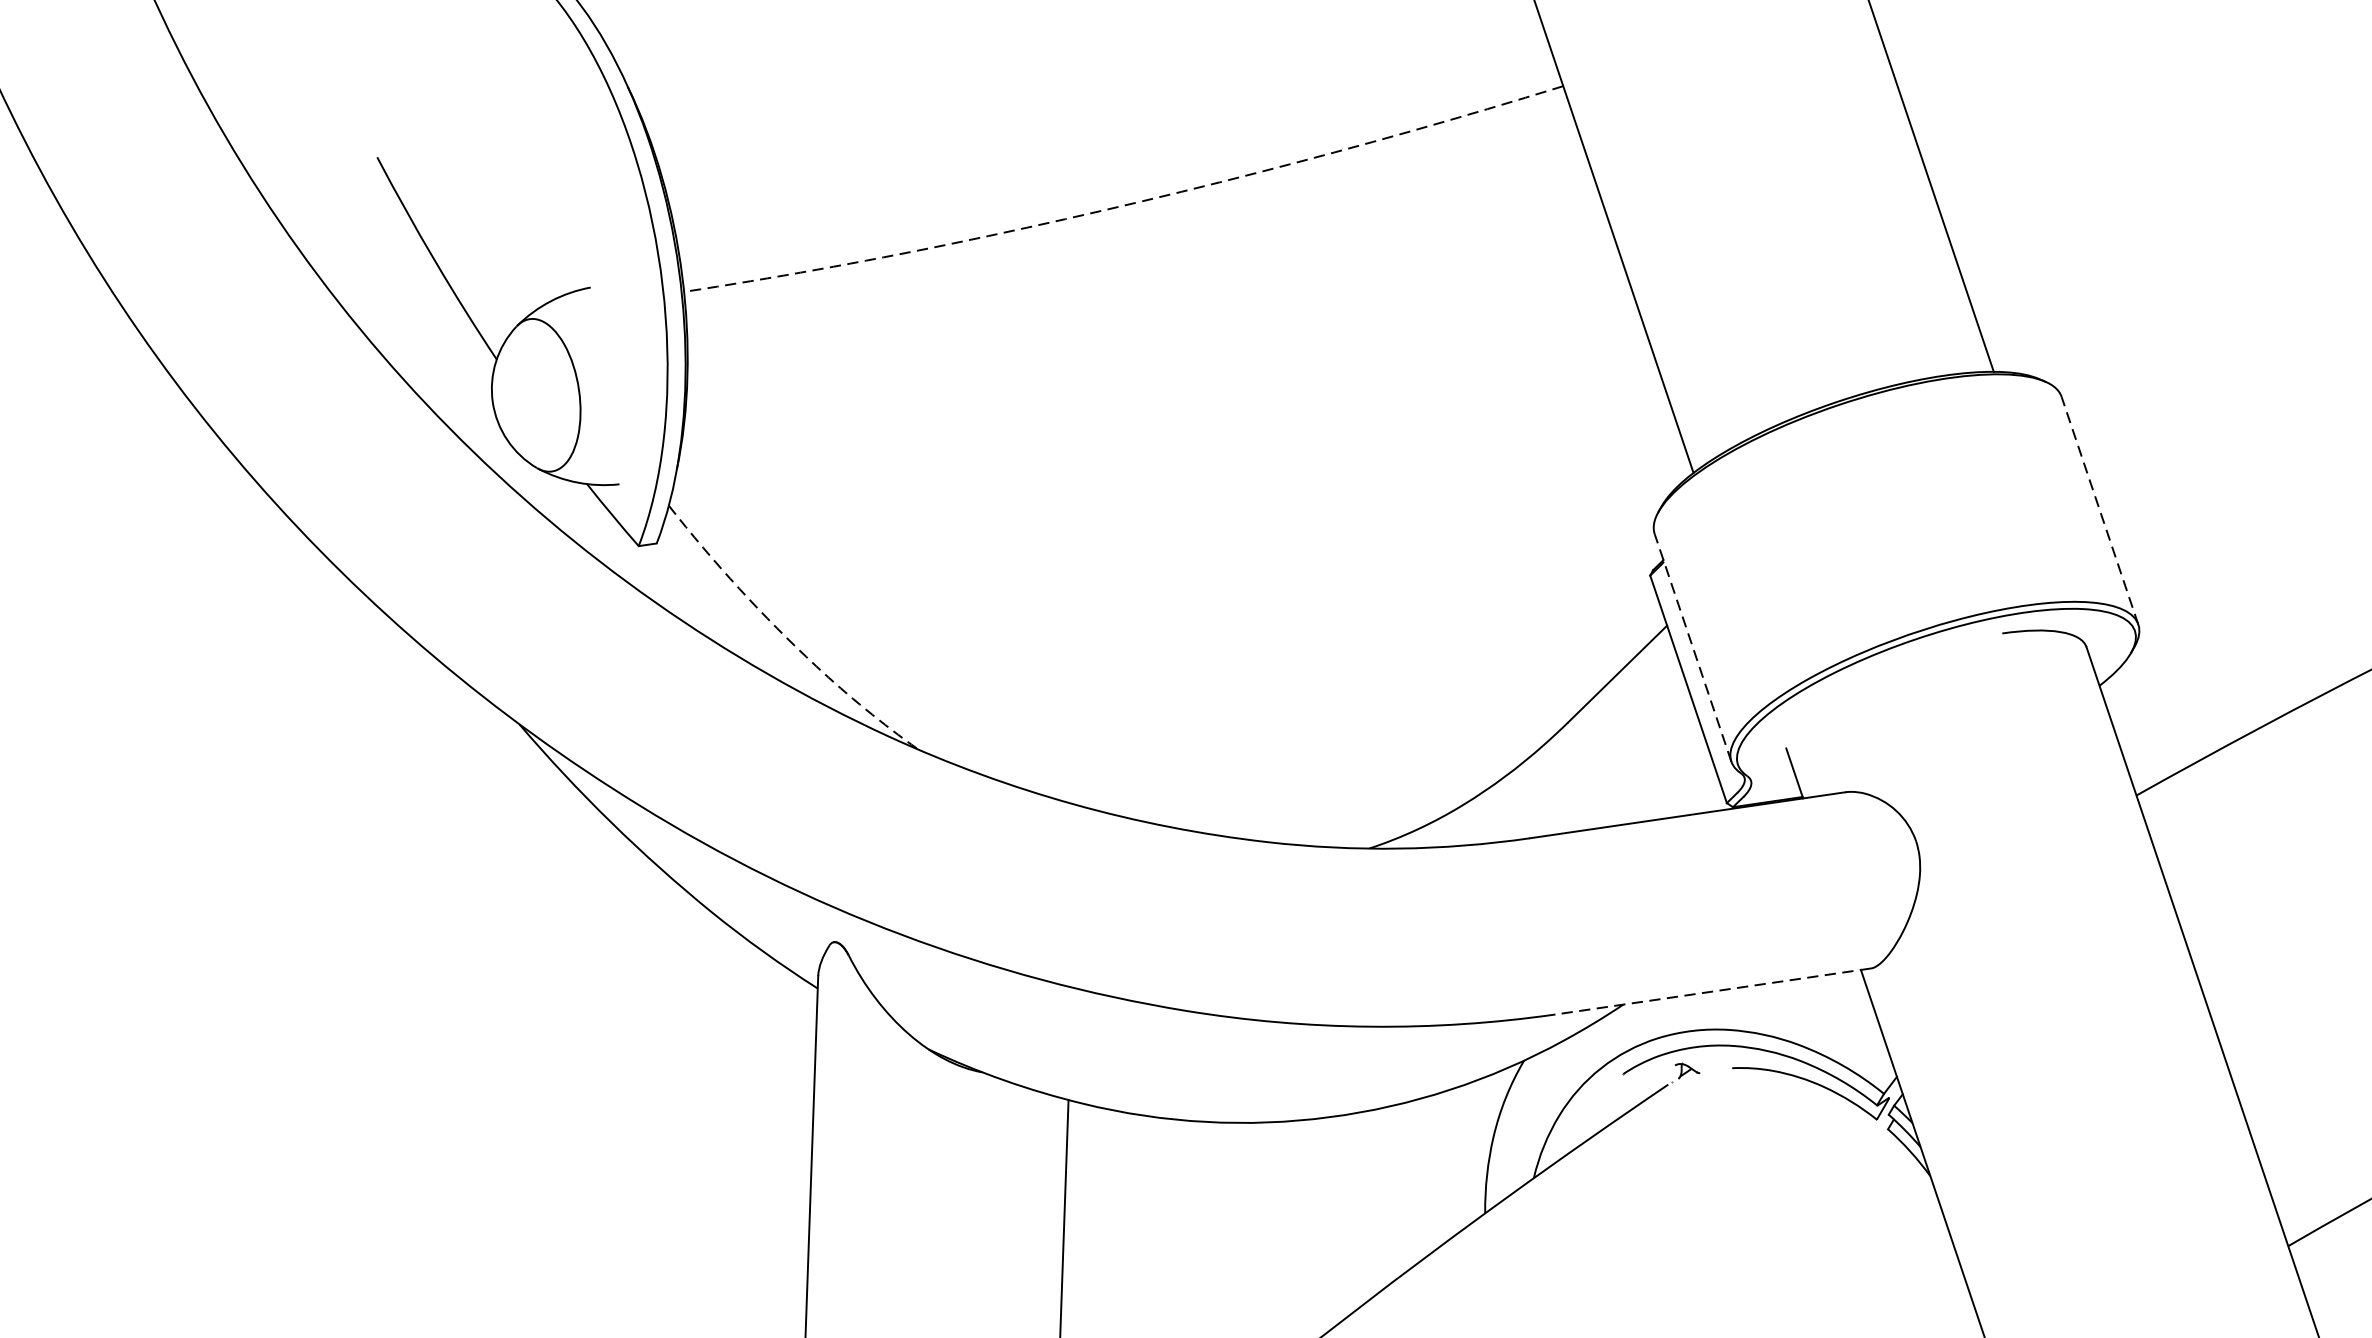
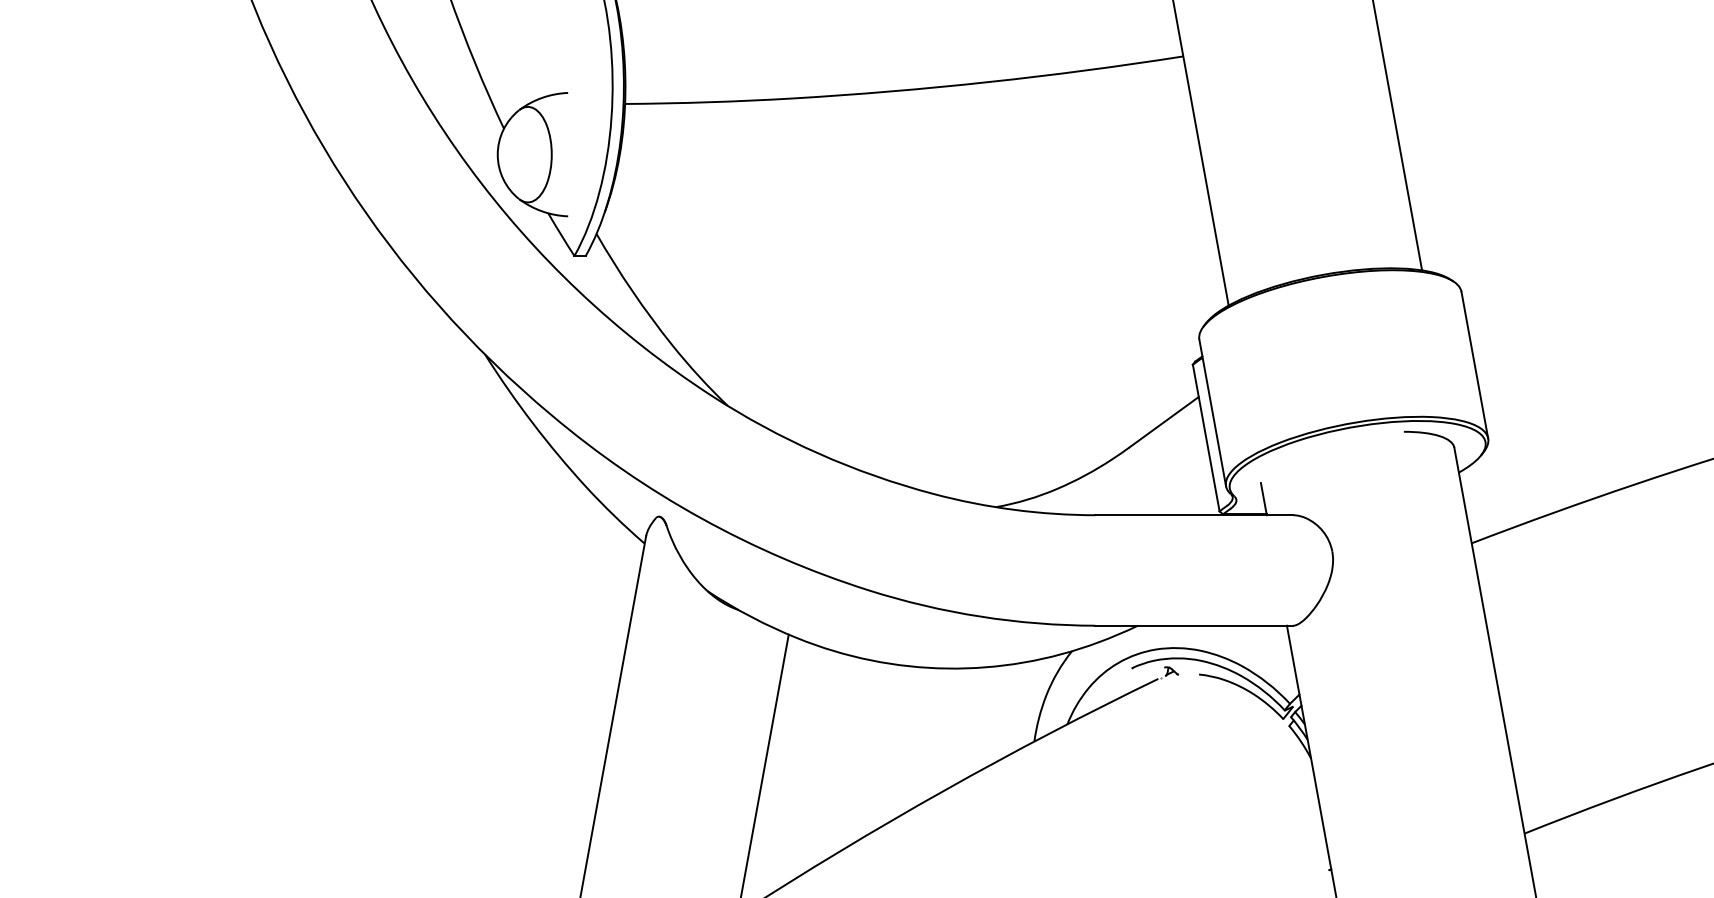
line: (1128, 205) -> (905, 90), dashed -> solid
line: (2099, 509) -> (1474, 364), dashed -> solid
line: (785, 637) -> (656, 325), dashed -> solid
line: (1692, 647) -> (1212, 412), dashed -> solid
line: (1713, 991) -> (1194, 625), dashed -> solid

